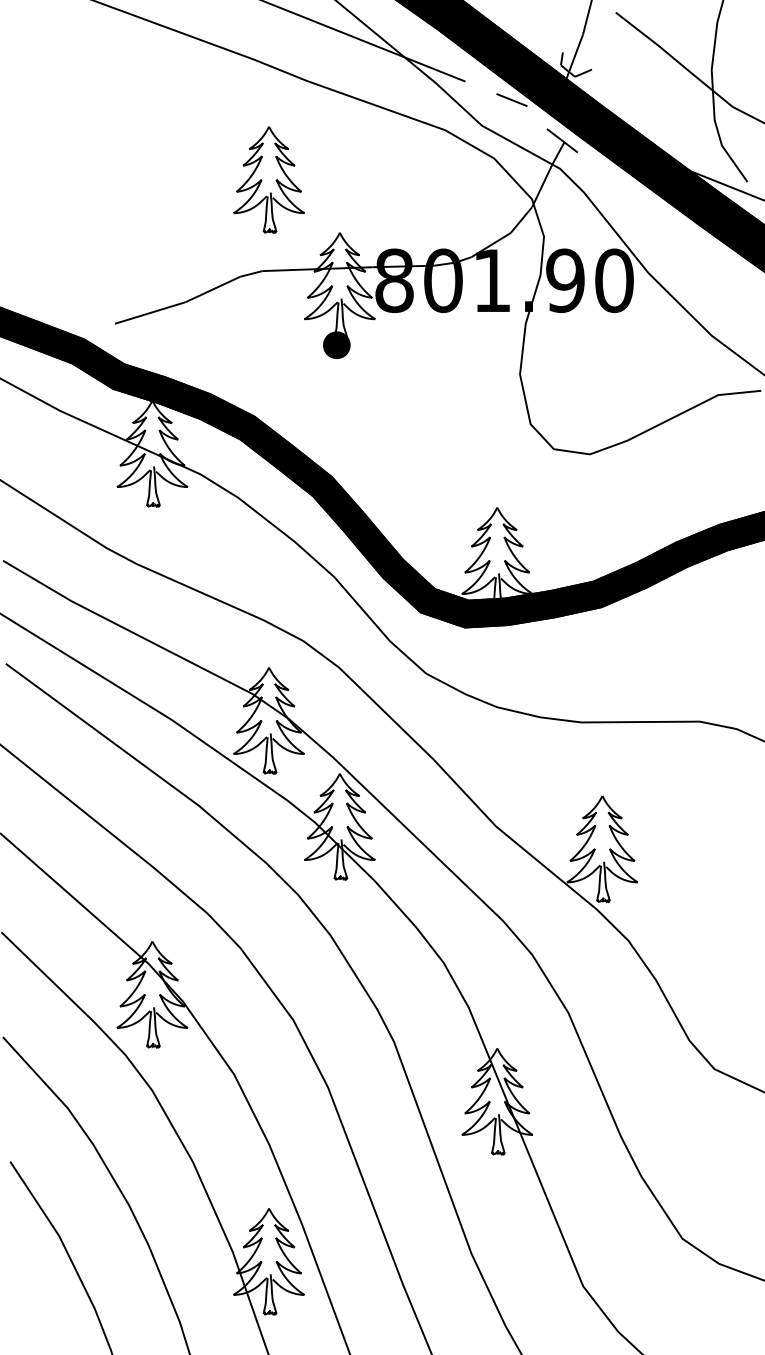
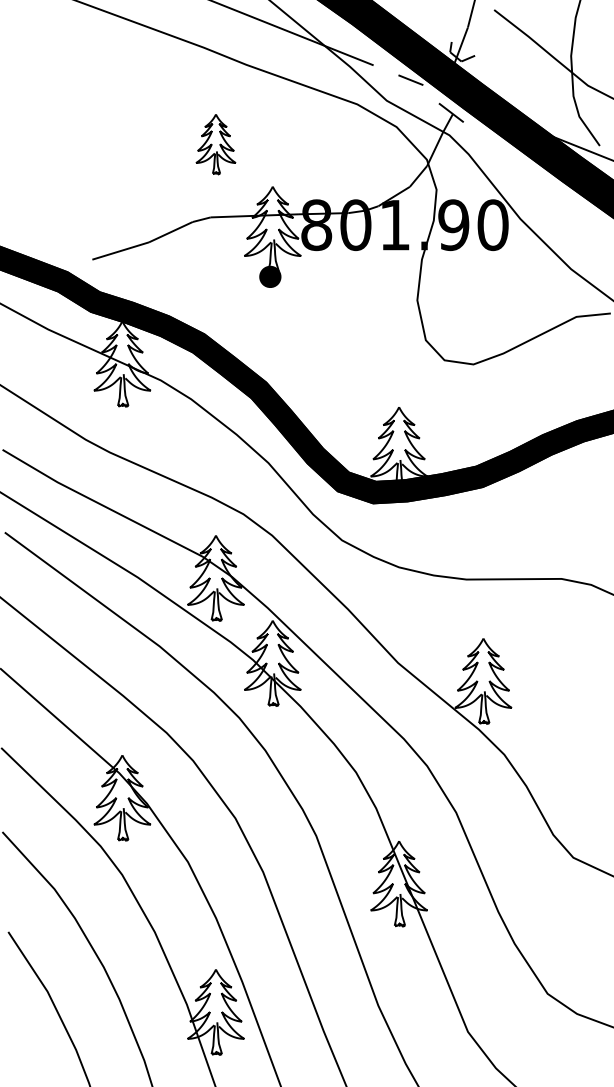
part: (268, 180) -> (215, 144), size x0.7

